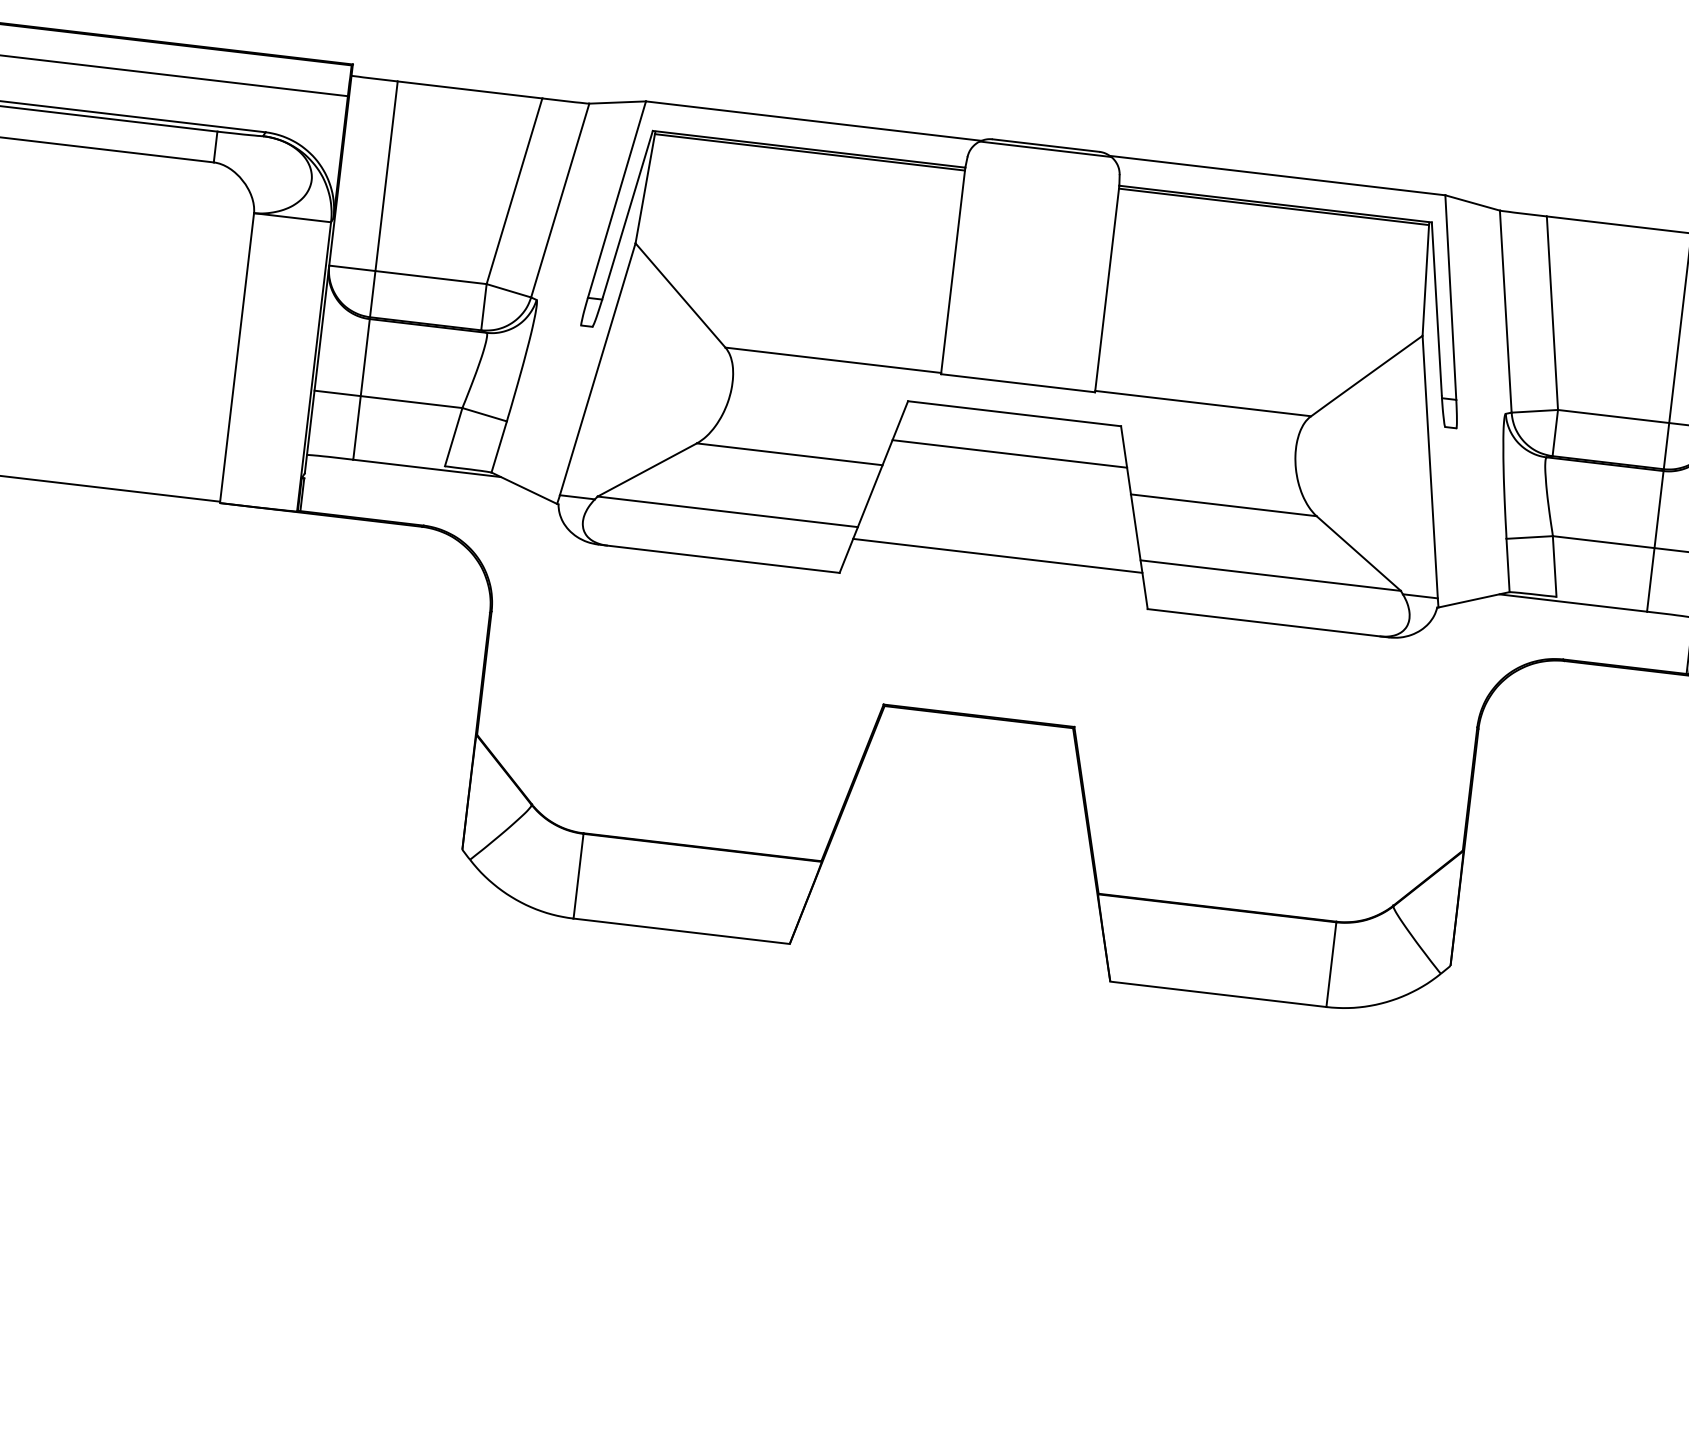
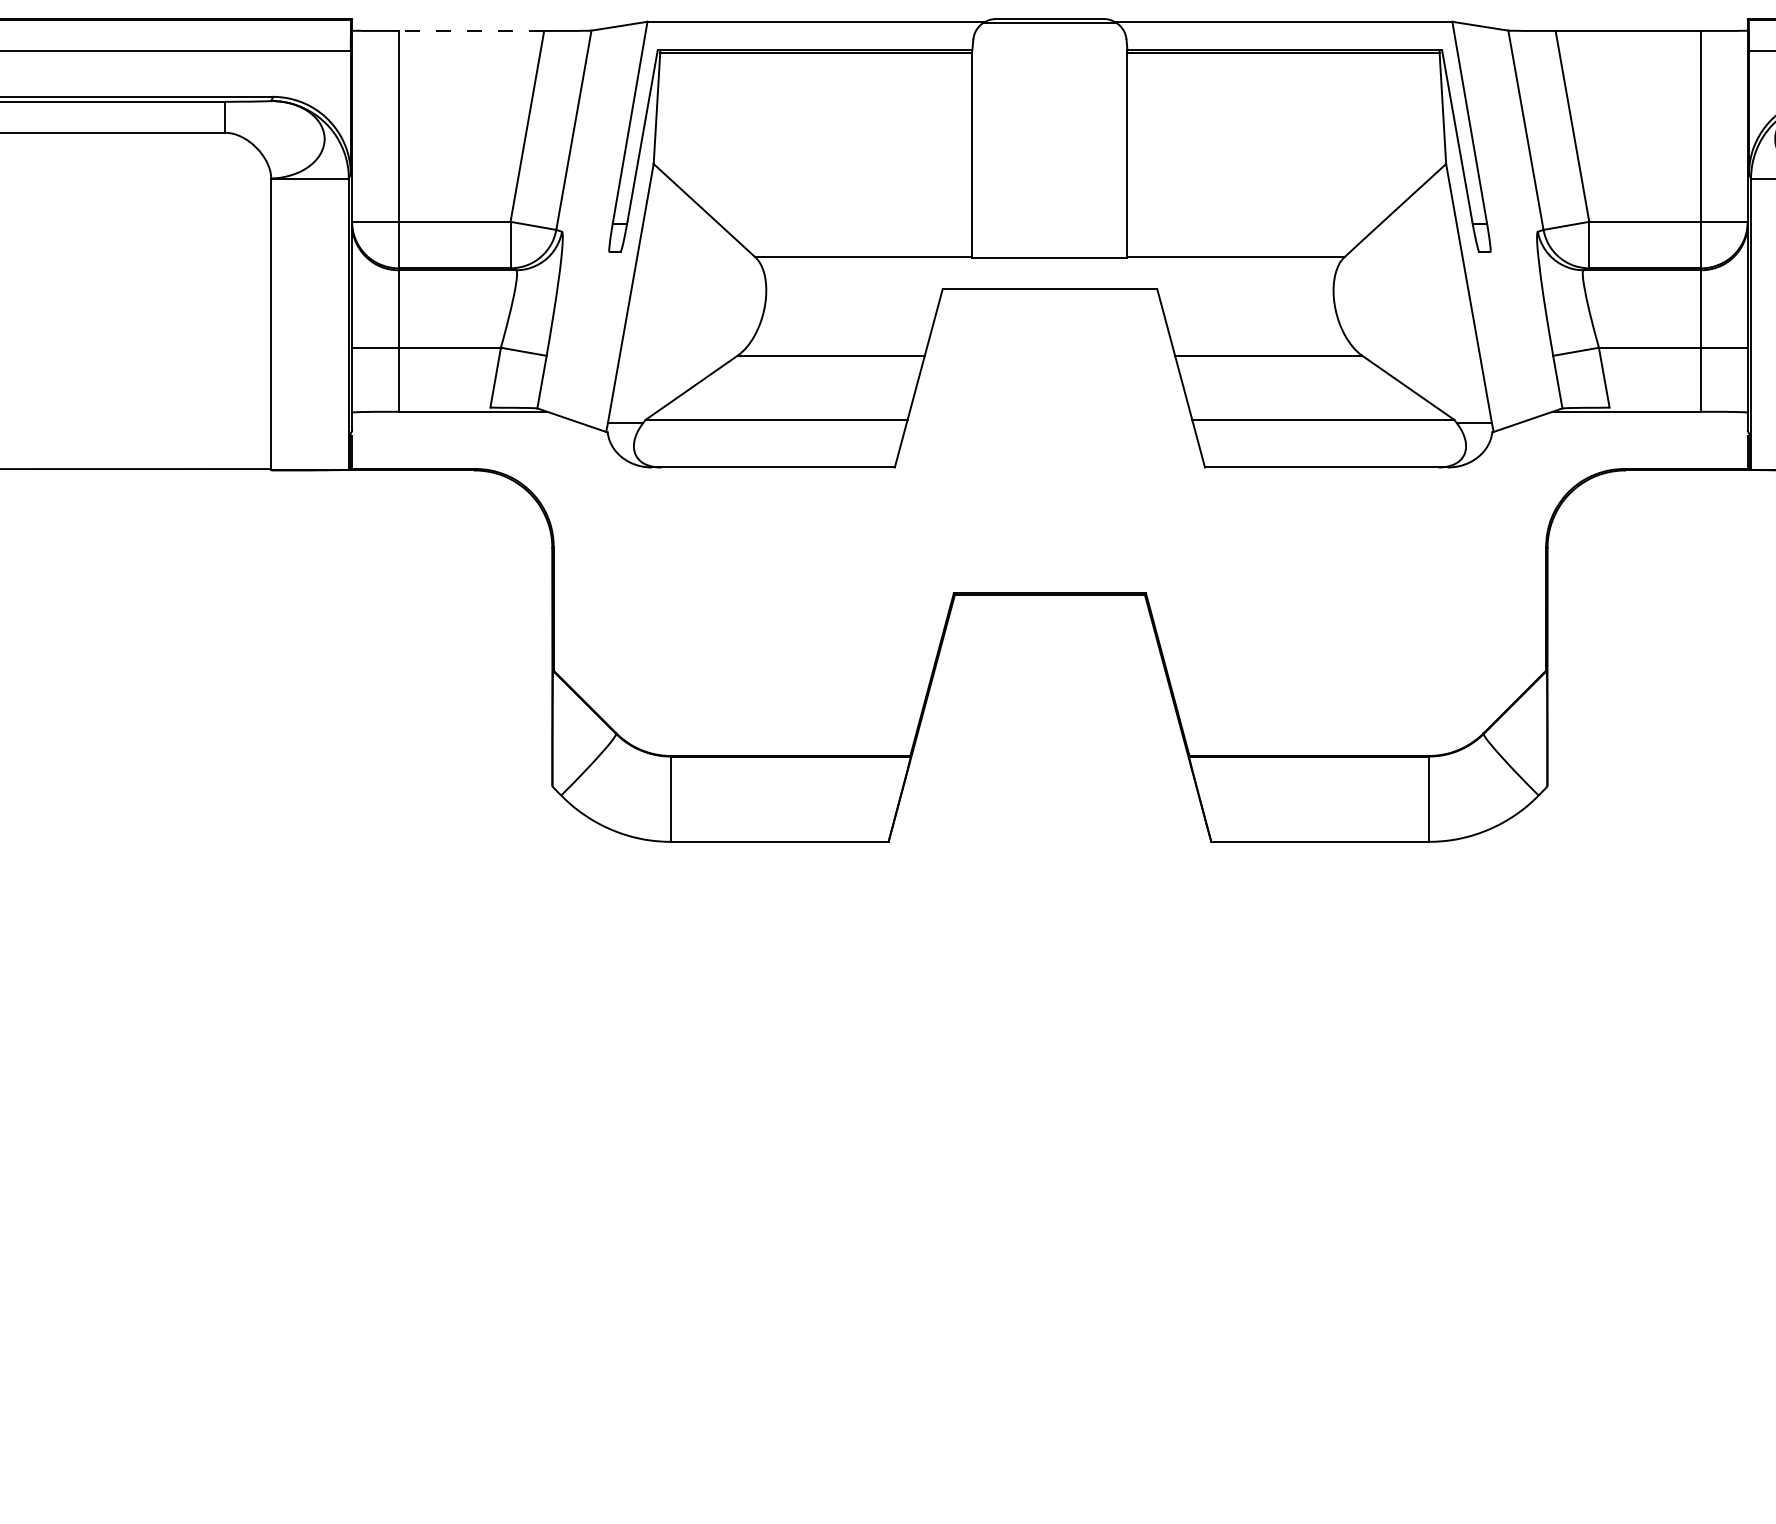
line: (470, 89) -> (471, 30), solid -> dashed
line: (1009, 453) -> (1049, 329), removed
line: (997, 556) -> (1049, 432), removed

